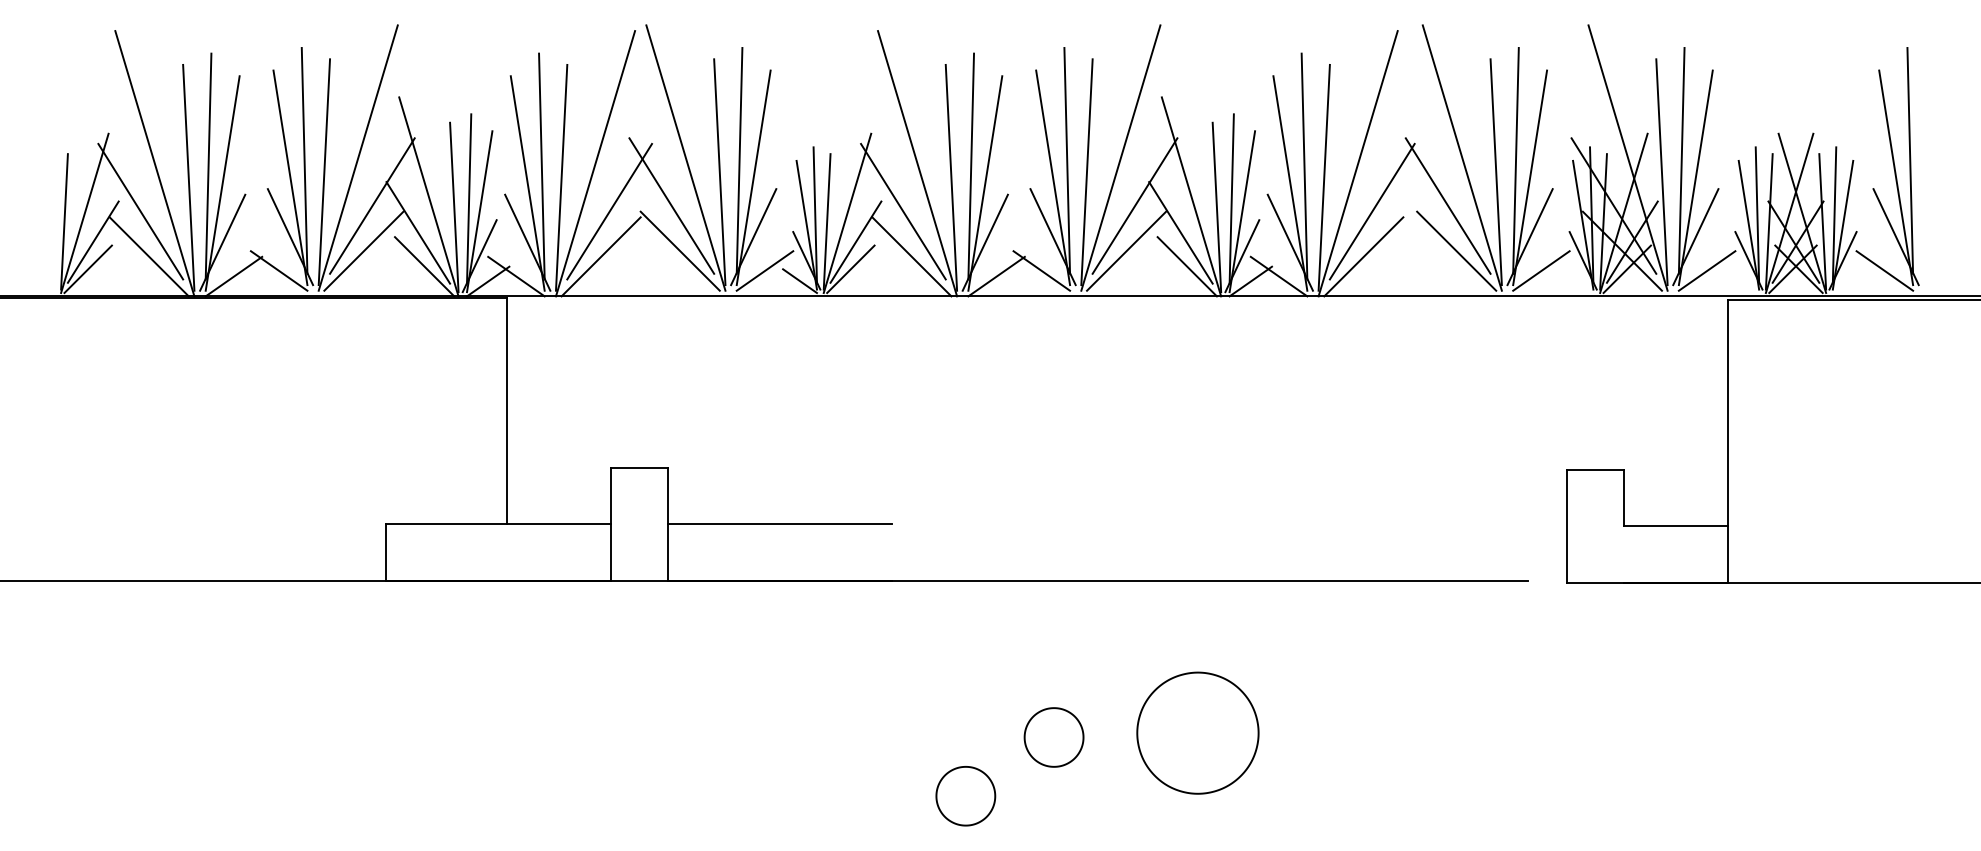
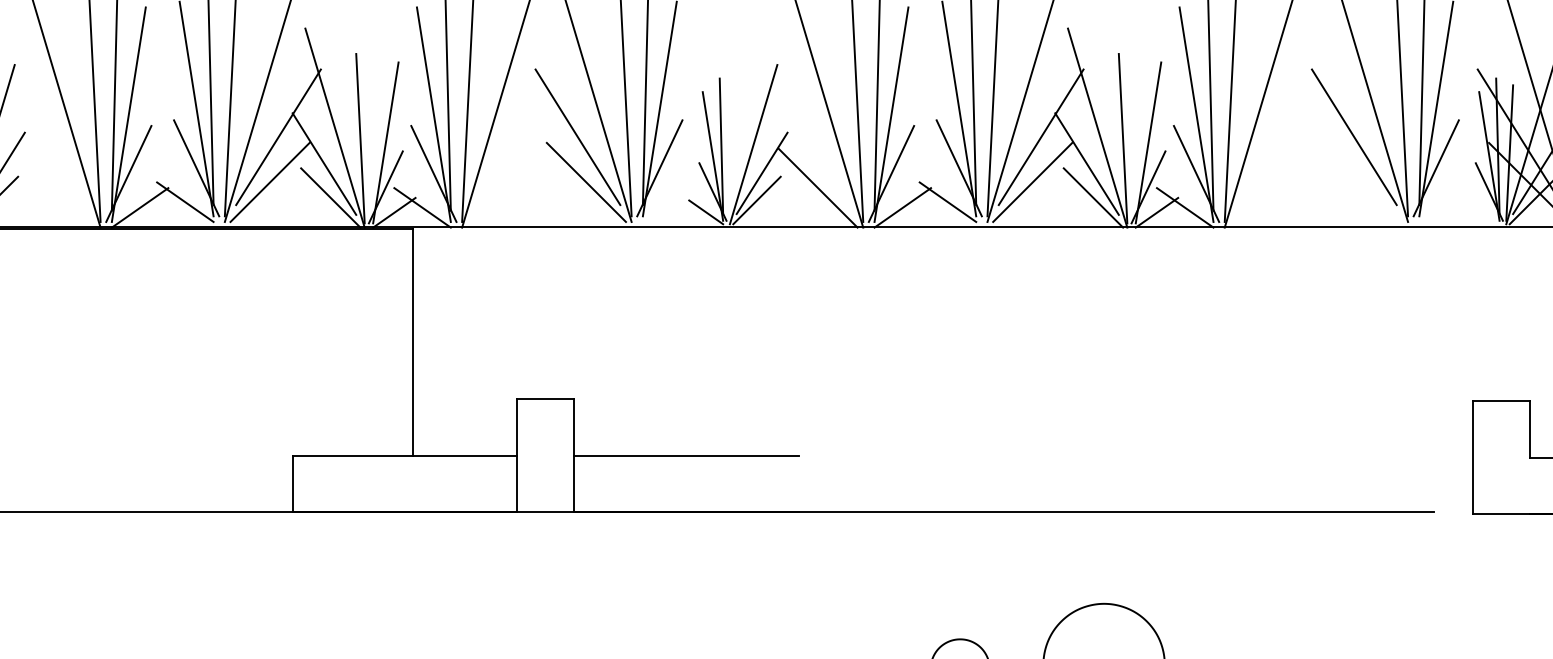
line: (469, 198) -> (375, 129), removed
line: (1231, 198) -> (1137, 129), removed
line: (140, 211) -> (46, 142), removed
line: (609, 211) -> (515, 142), removed
line: (903, 211) -> (809, 142), removed
line: (1371, 211) -> (1277, 142), removed
line: (826, 221) -> (732, 152), removed
line: (1456, 250) -> (1362, 181), removed
line: (148, 256) -> (54, 187), removed
line: (600, 256) -> (506, 187), removed
line: (1363, 256) -> (1269, 187), removed
line: (764, 270) -> (670, 201), removed
line: (1541, 270) -> (1447, 201), removed

